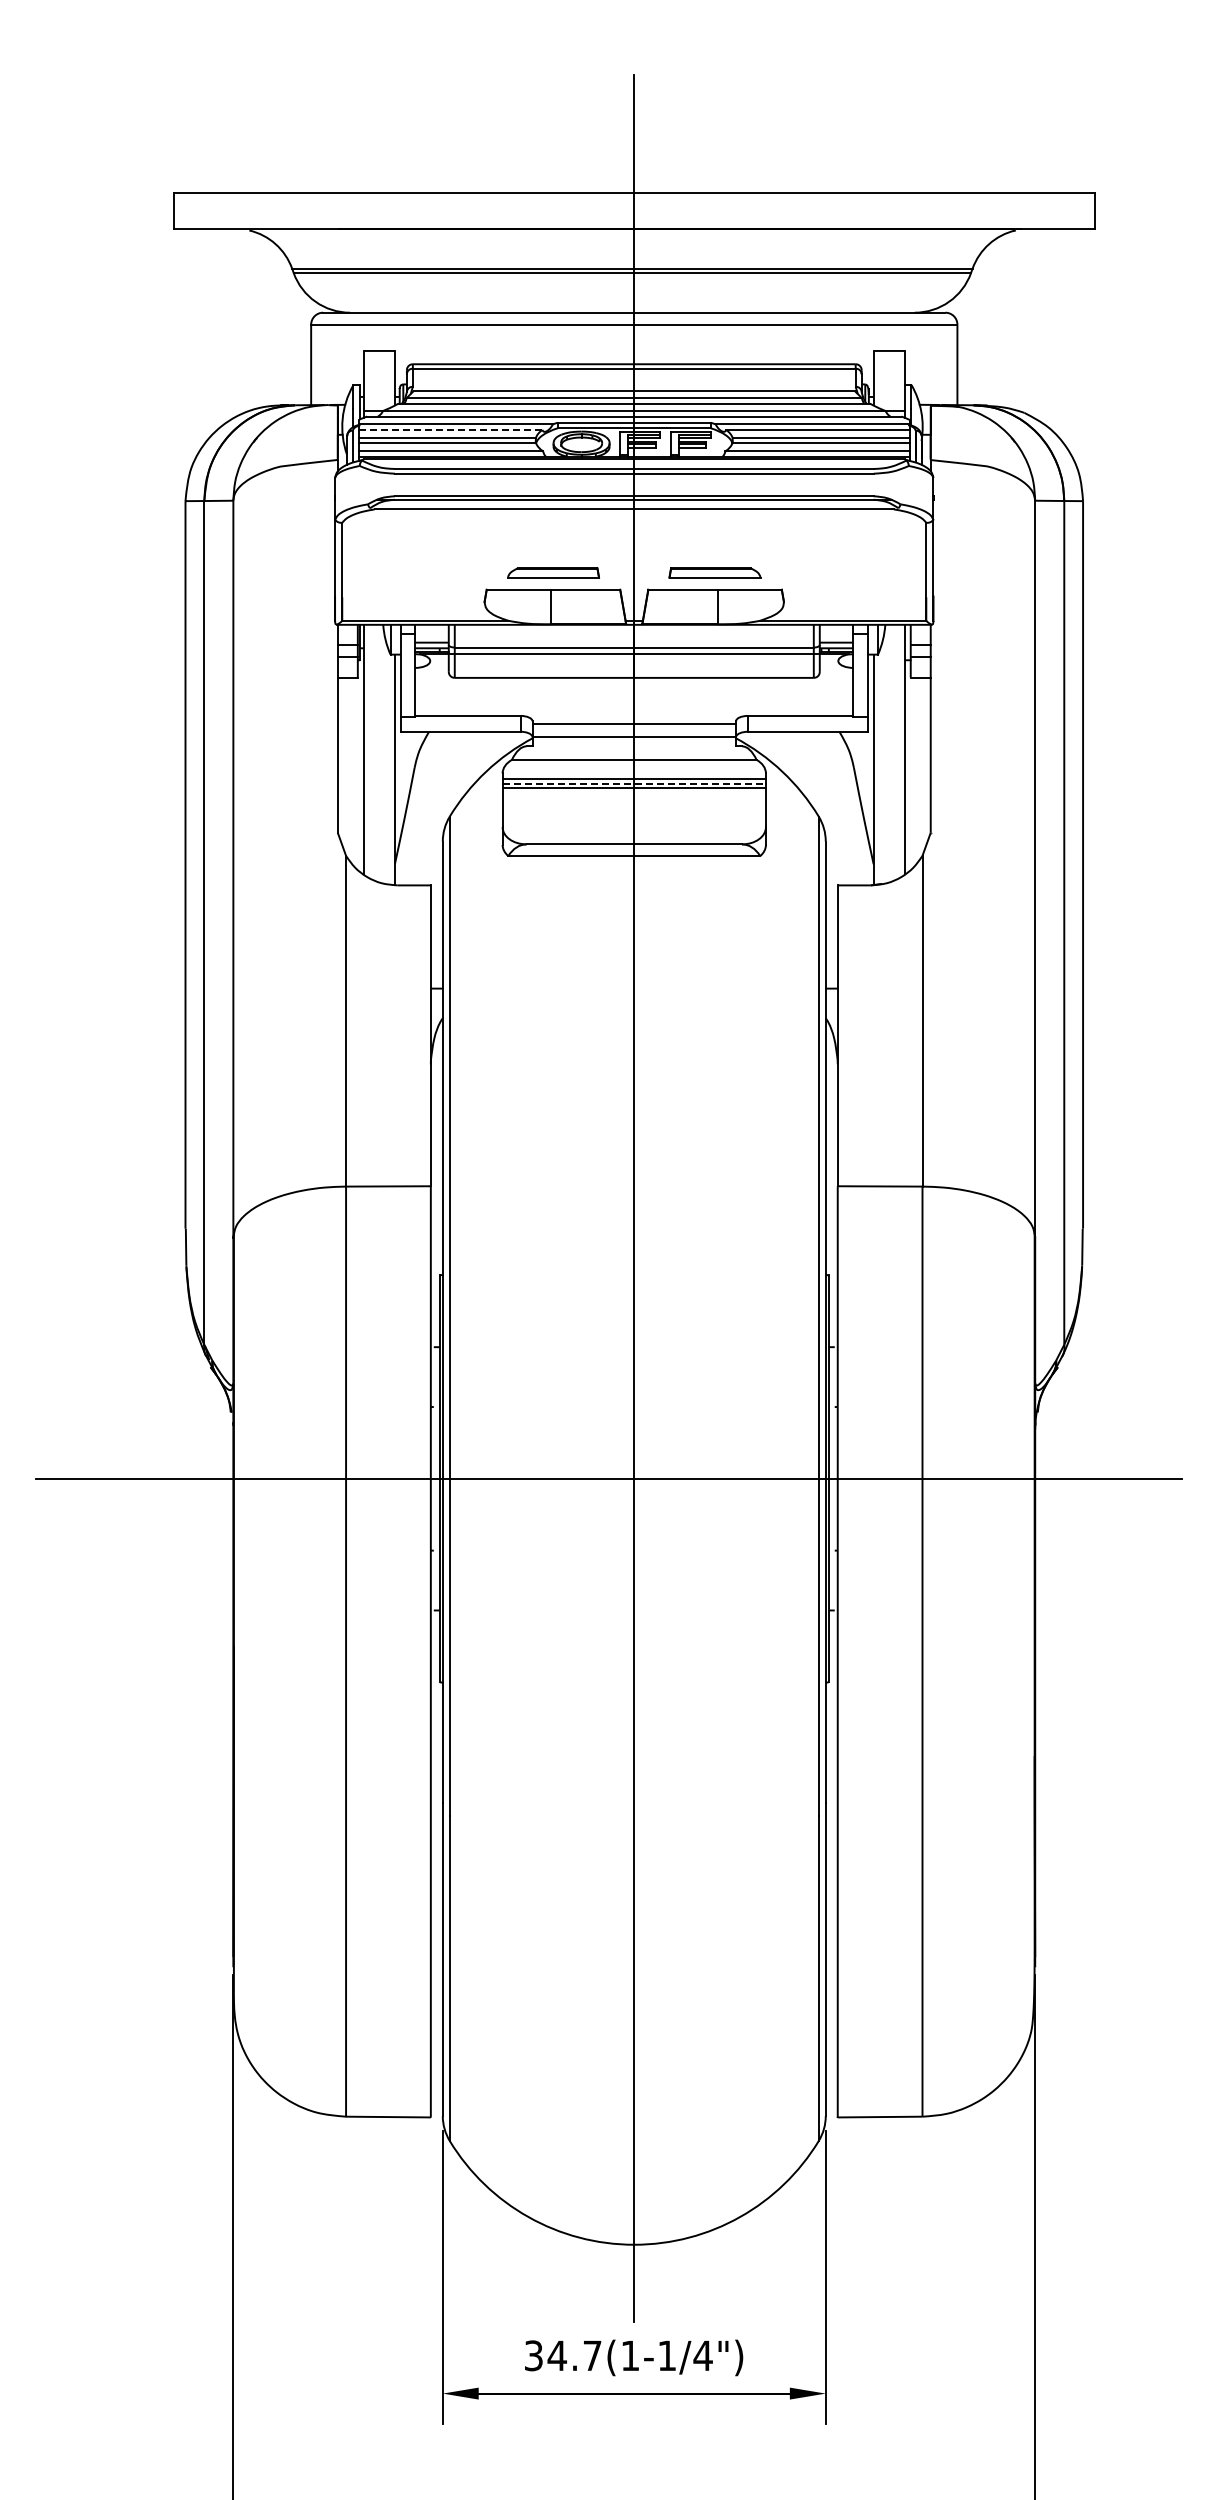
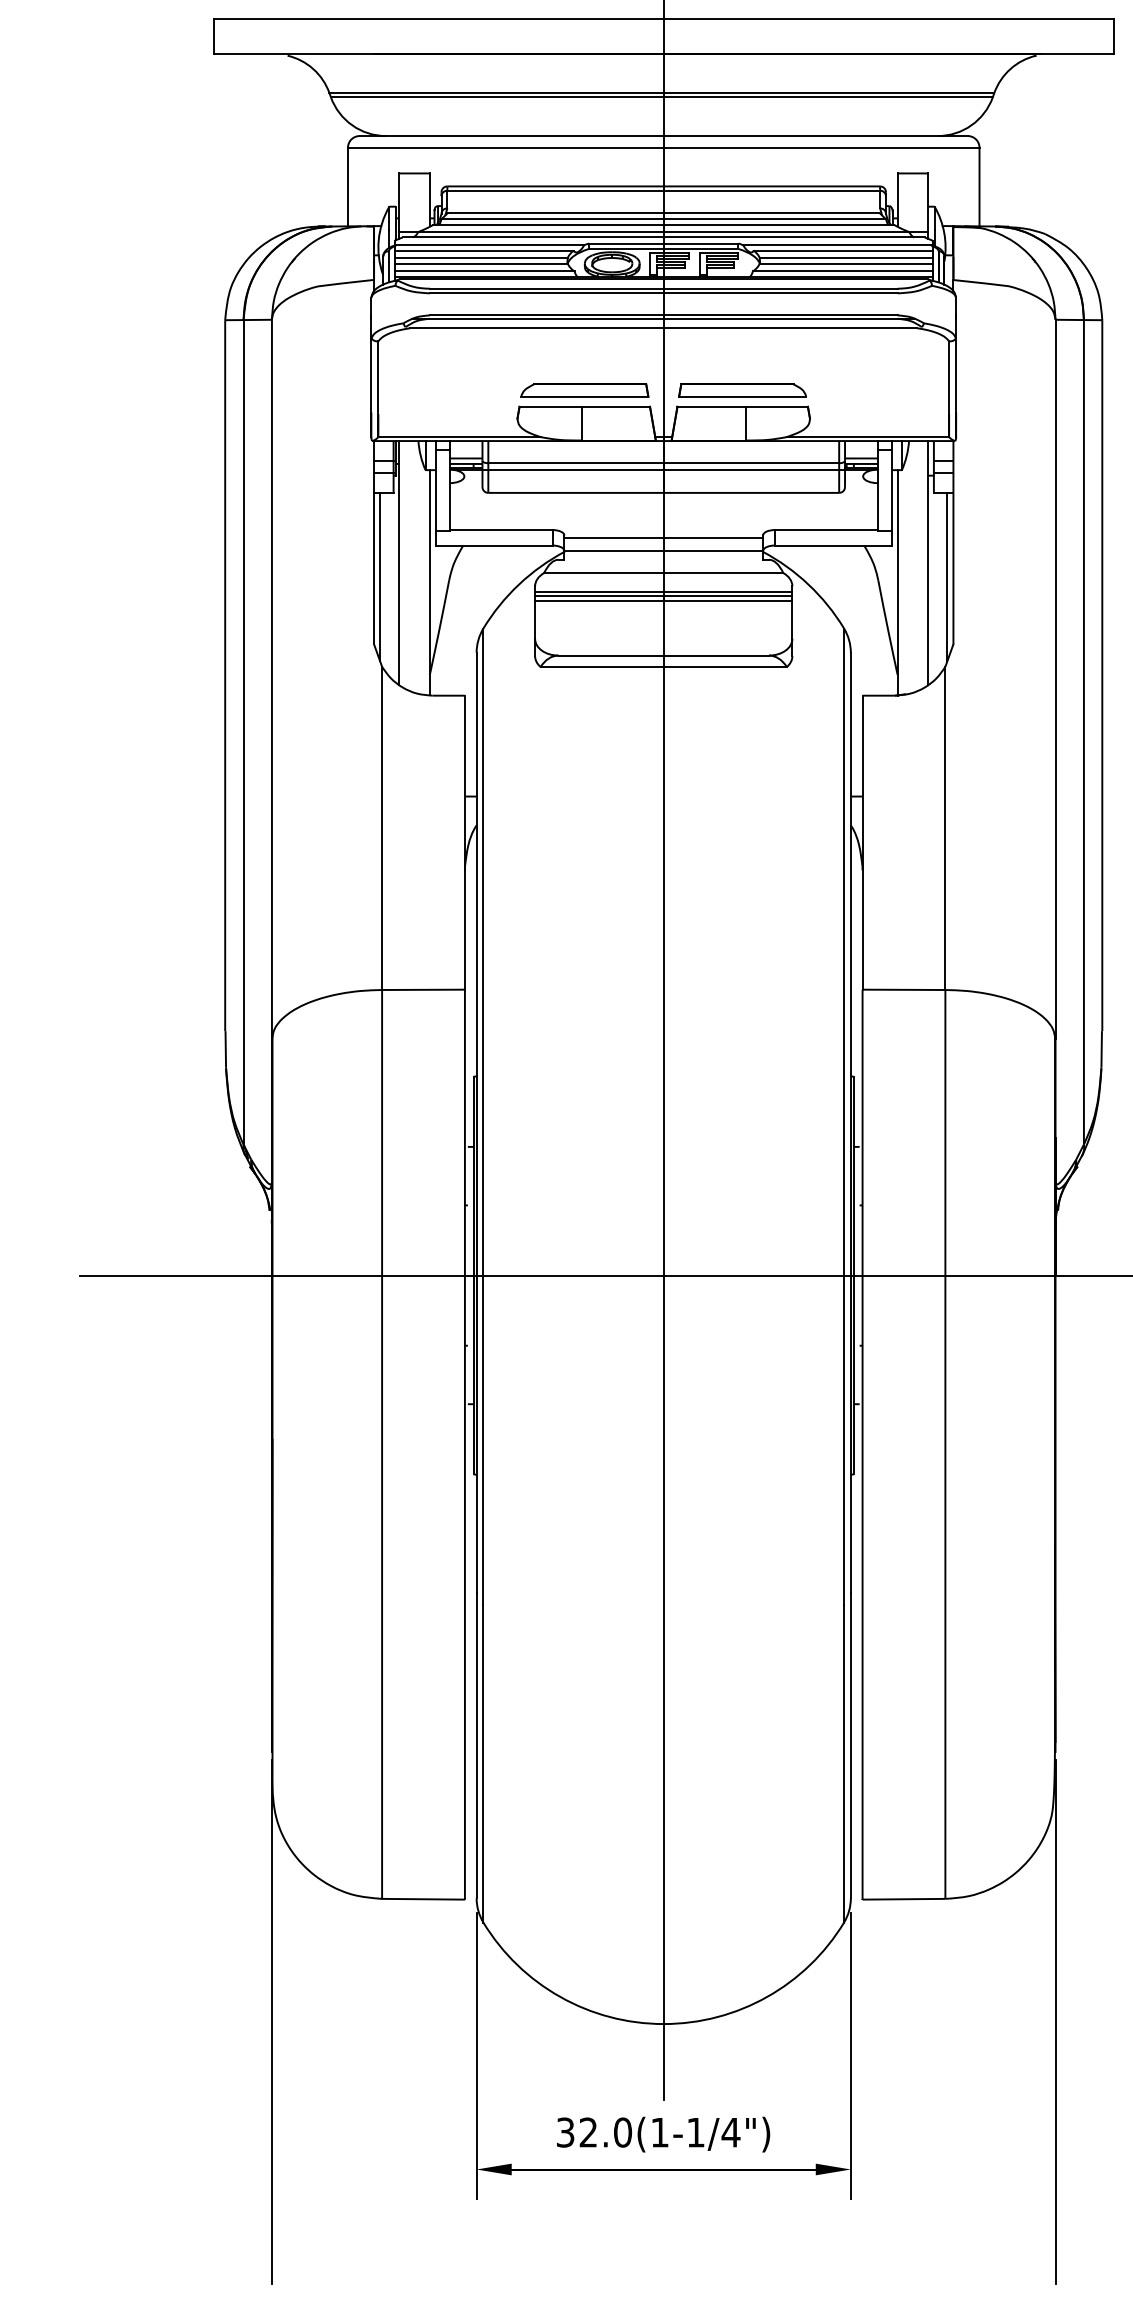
line: (450, 429) -> (484, 250), dashed -> solid
part: (553, 572) -> (584, 389), size x1.43
part: (714, 572) -> (742, 389), size x1.43
line: (344, 763) -> (380, 576), added
line: (924, 763) -> (947, 576), added
line: (634, 783) -> (663, 596), dashed -> solid
text: (574, 2355) -> (605, 2132), 34.7(1-1/4") -> 32.0(1-1/4")

